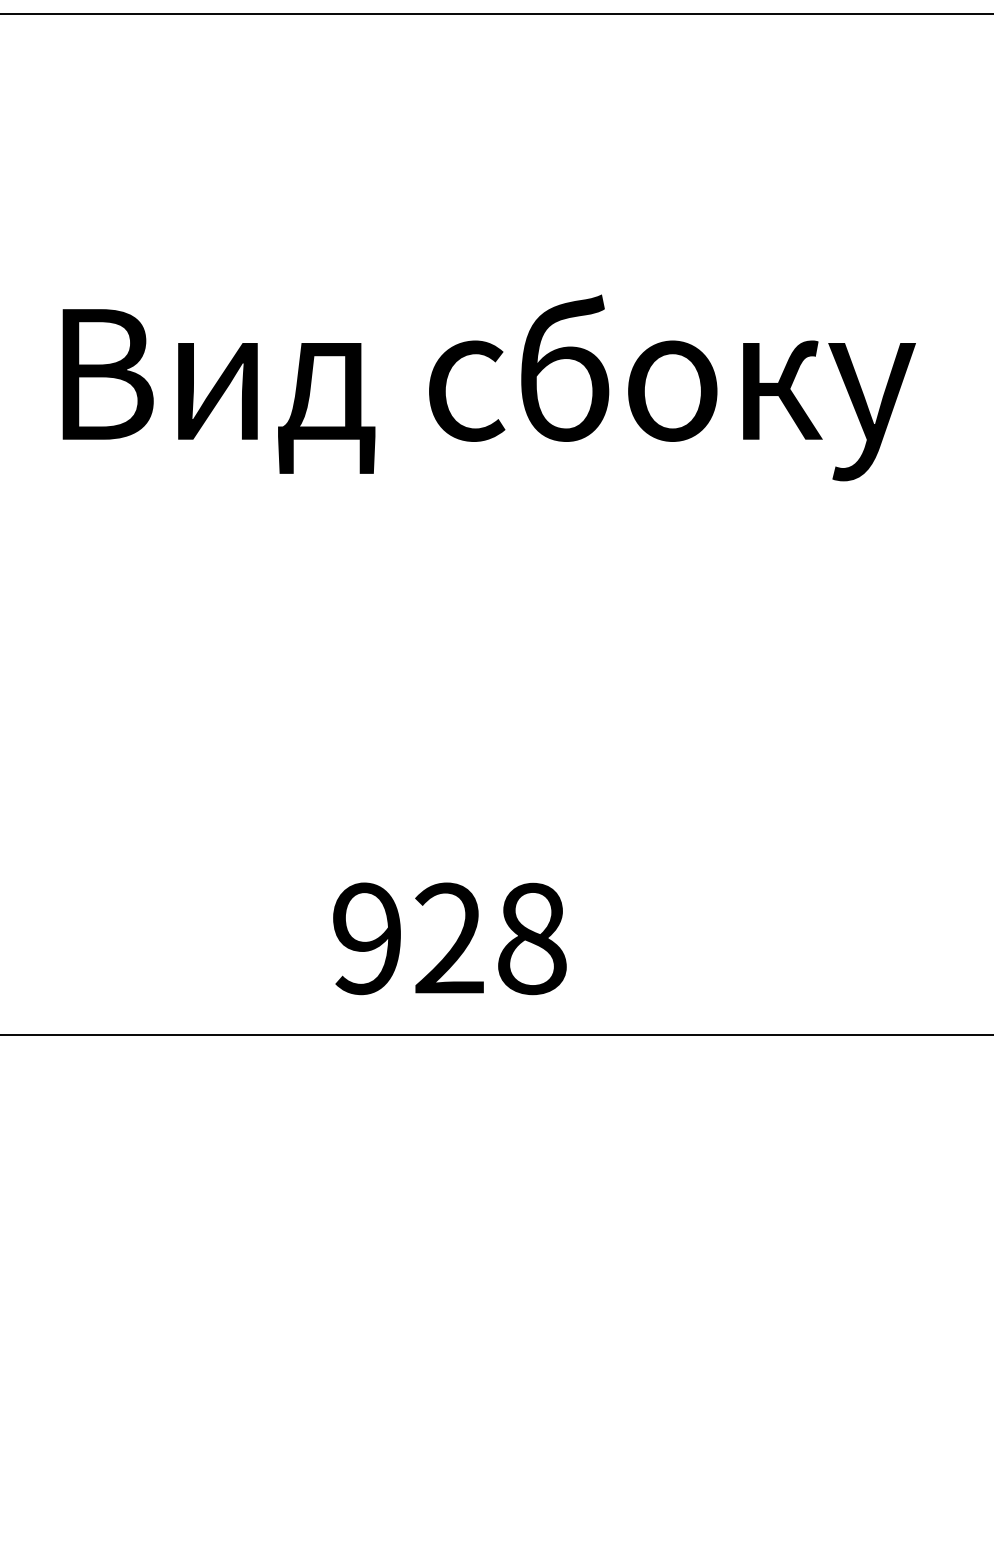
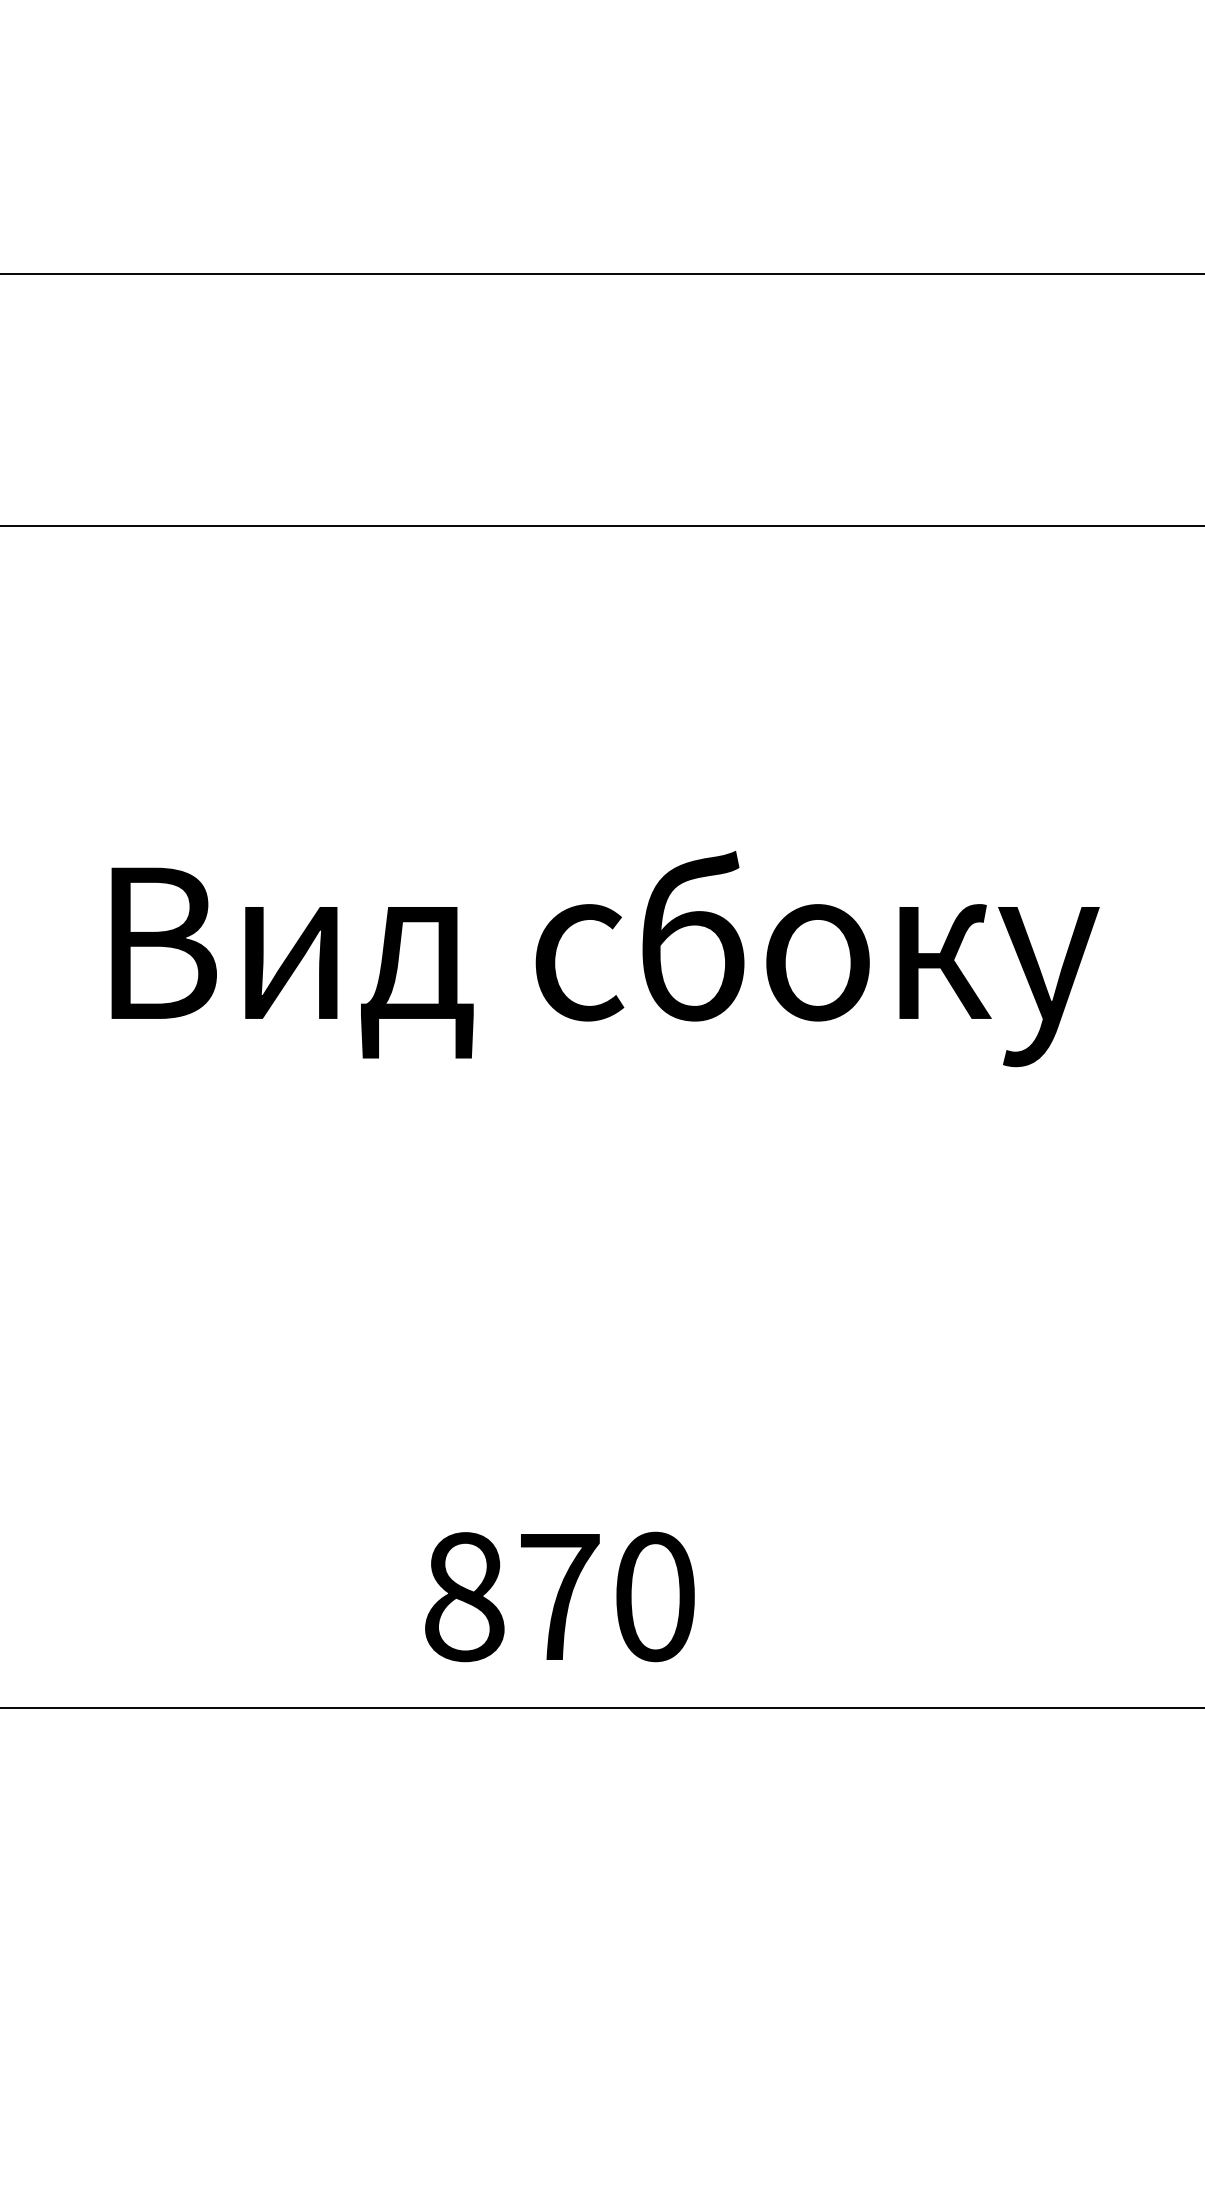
text: (449, 938) -> (559, 1596), 928 -> 870

